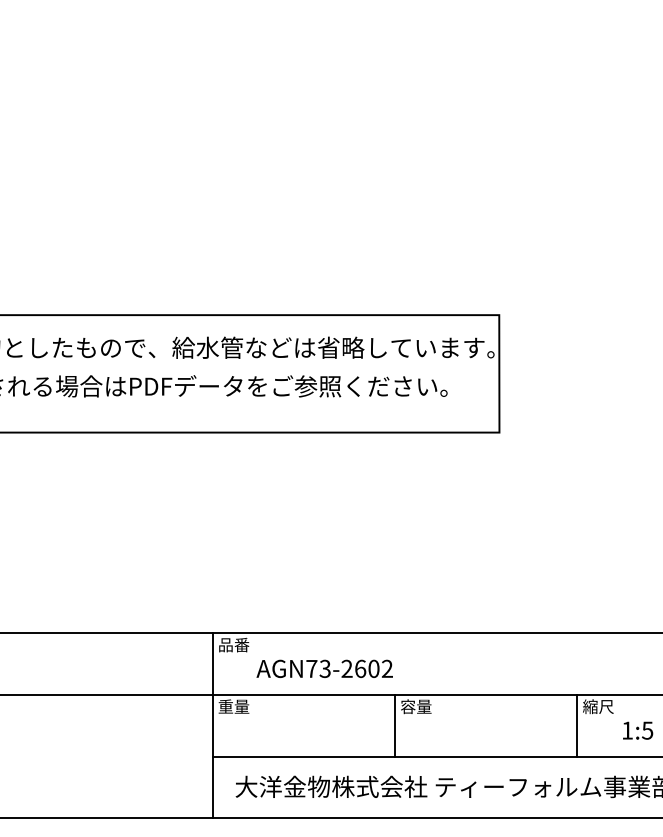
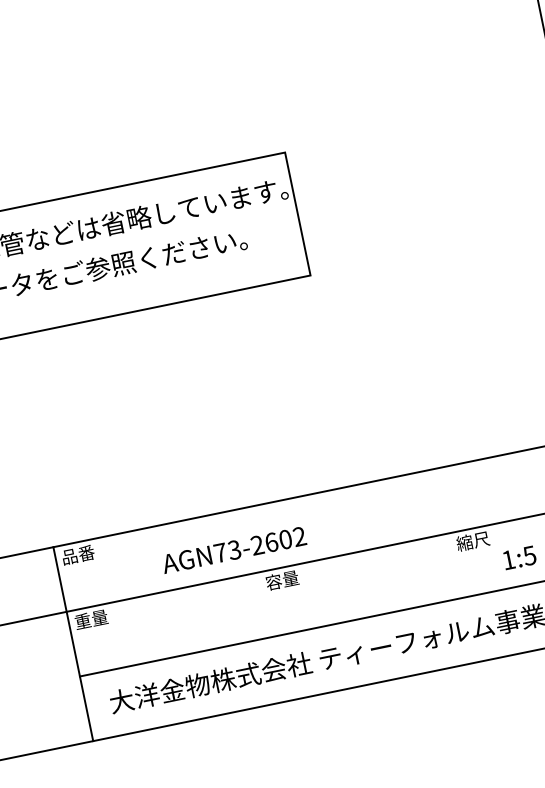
text: (324, 668) -> (233, 549), moved
line: (395, 725) -> (264, 604), removed
line: (577, 725) -> (455, 565), removed

